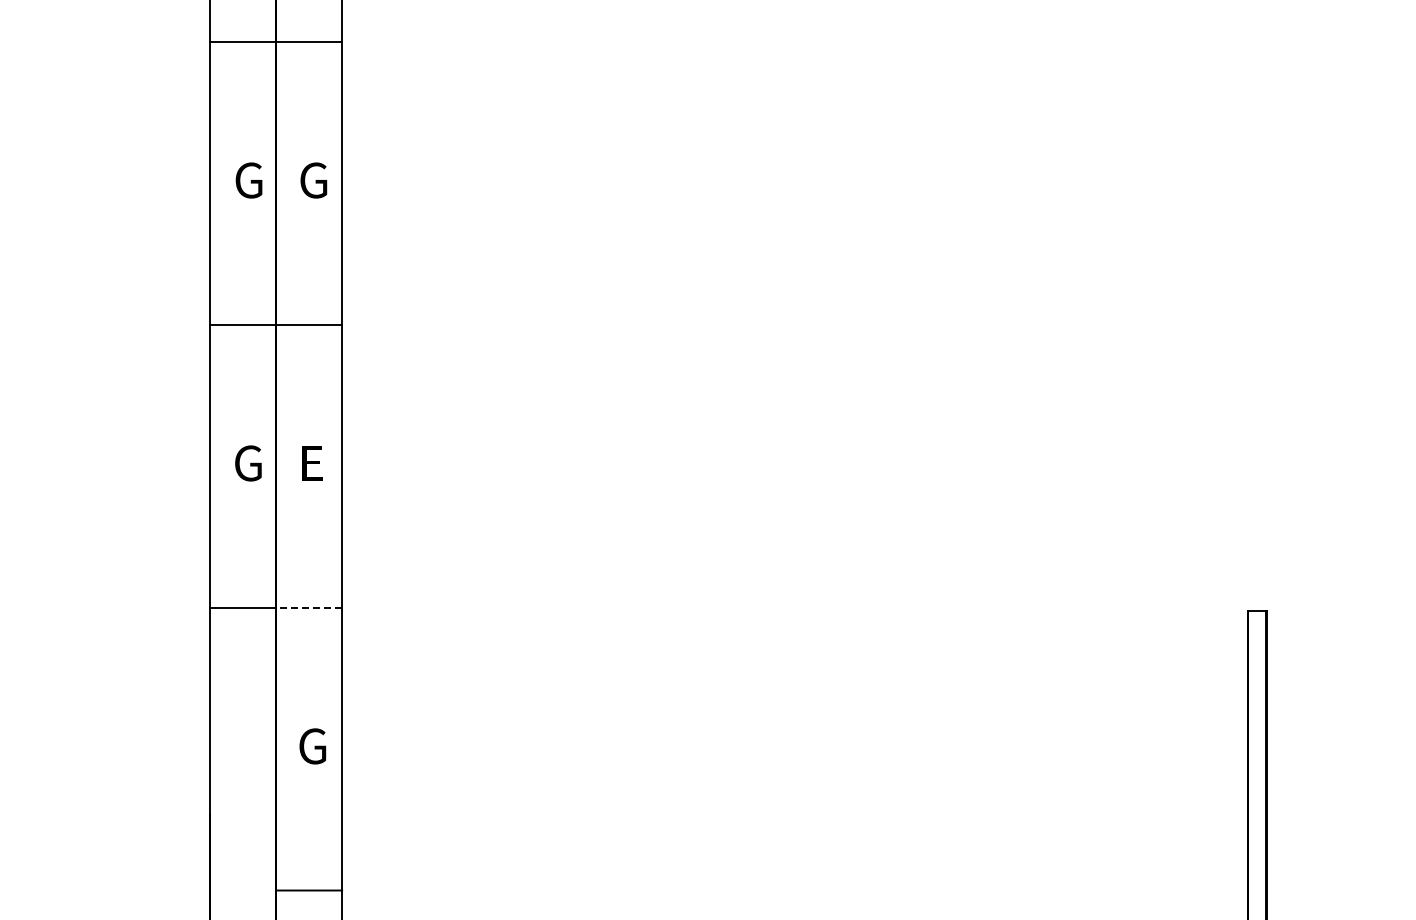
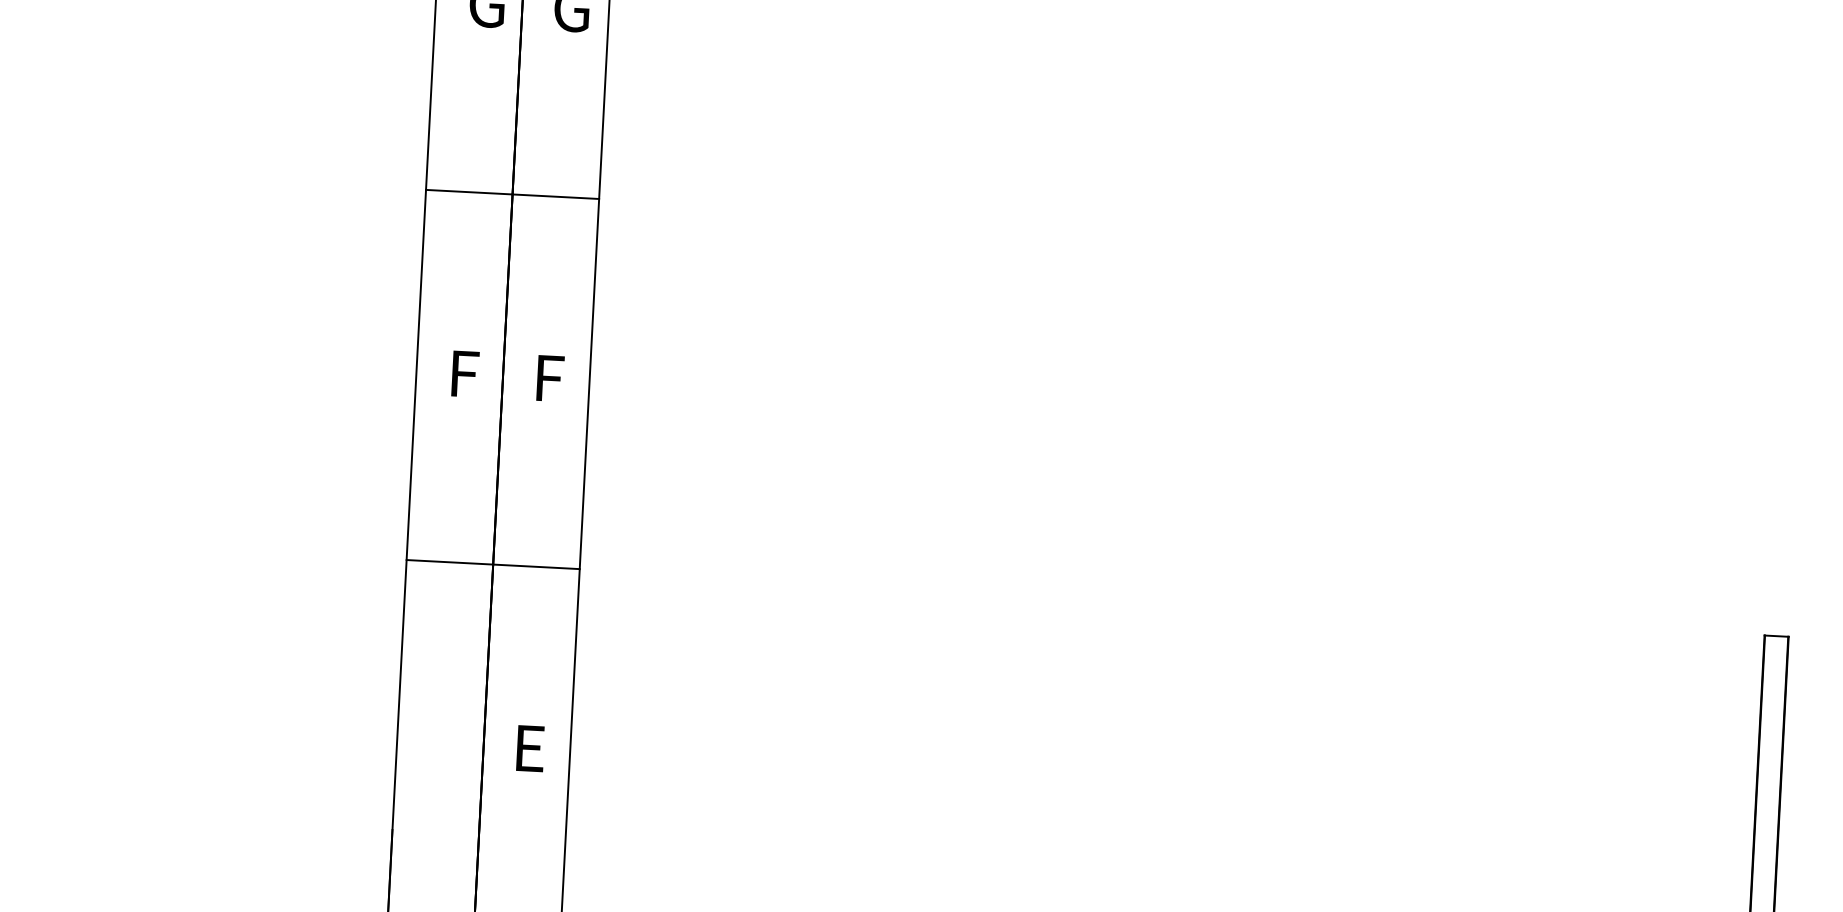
text: (248, 463) -> (467, 374), G -> F
text: (314, 470) -> (552, 387), E -> F
line: (308, 607) -> (535, 566), dashed -> solid
text: (312, 746) -> (531, 748), G -> E

